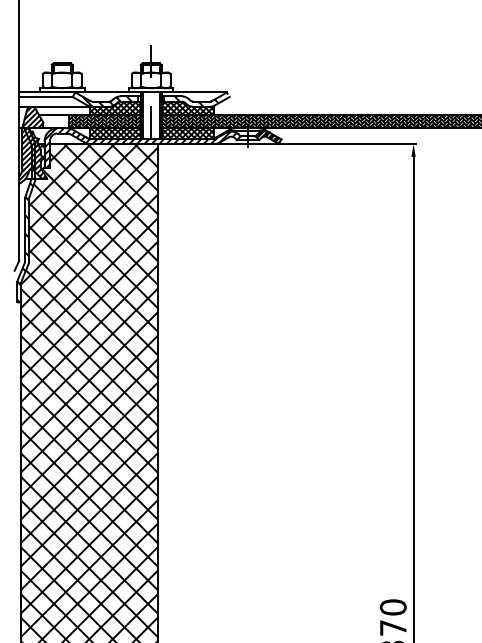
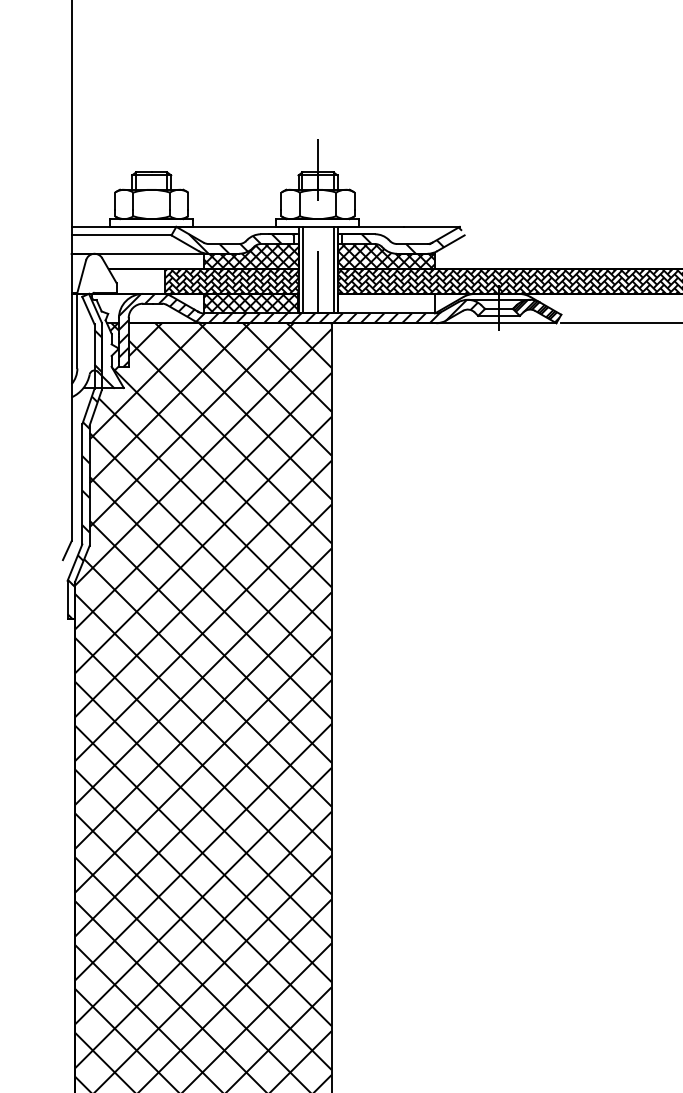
hatch: (187, 133) -> (385, 303), removed
hatch: (32, 143) -> (96, 322), removed

